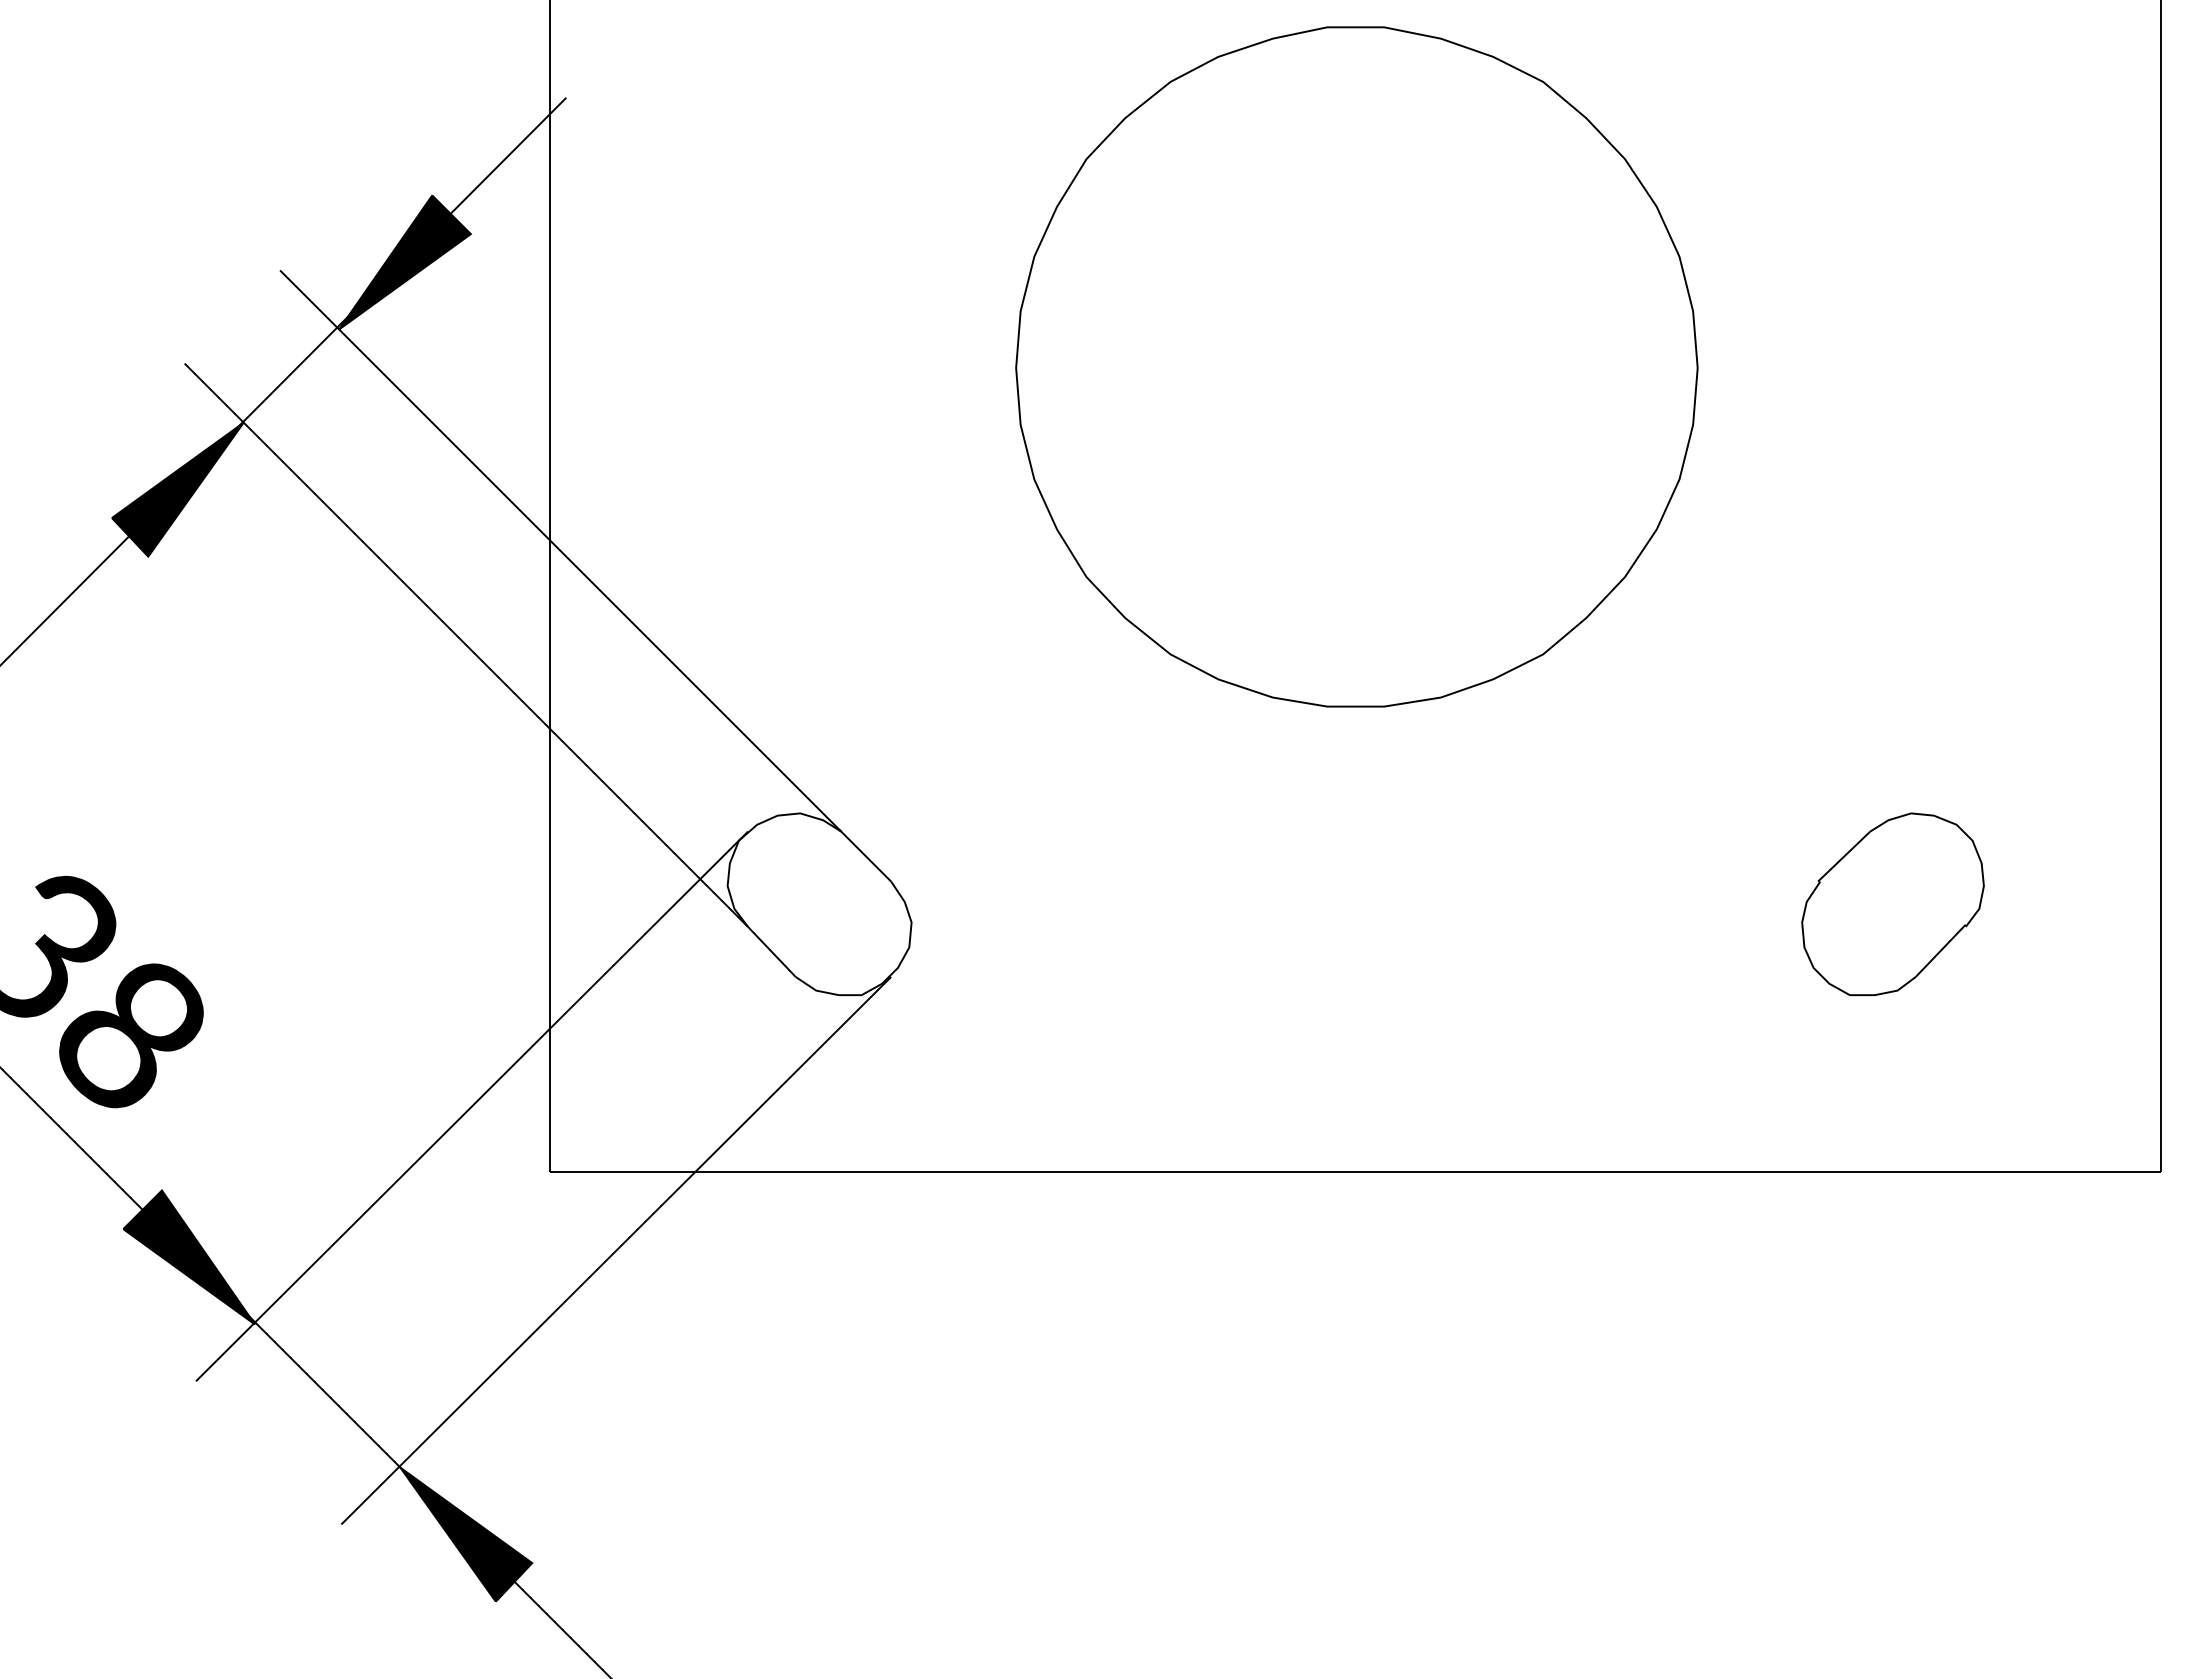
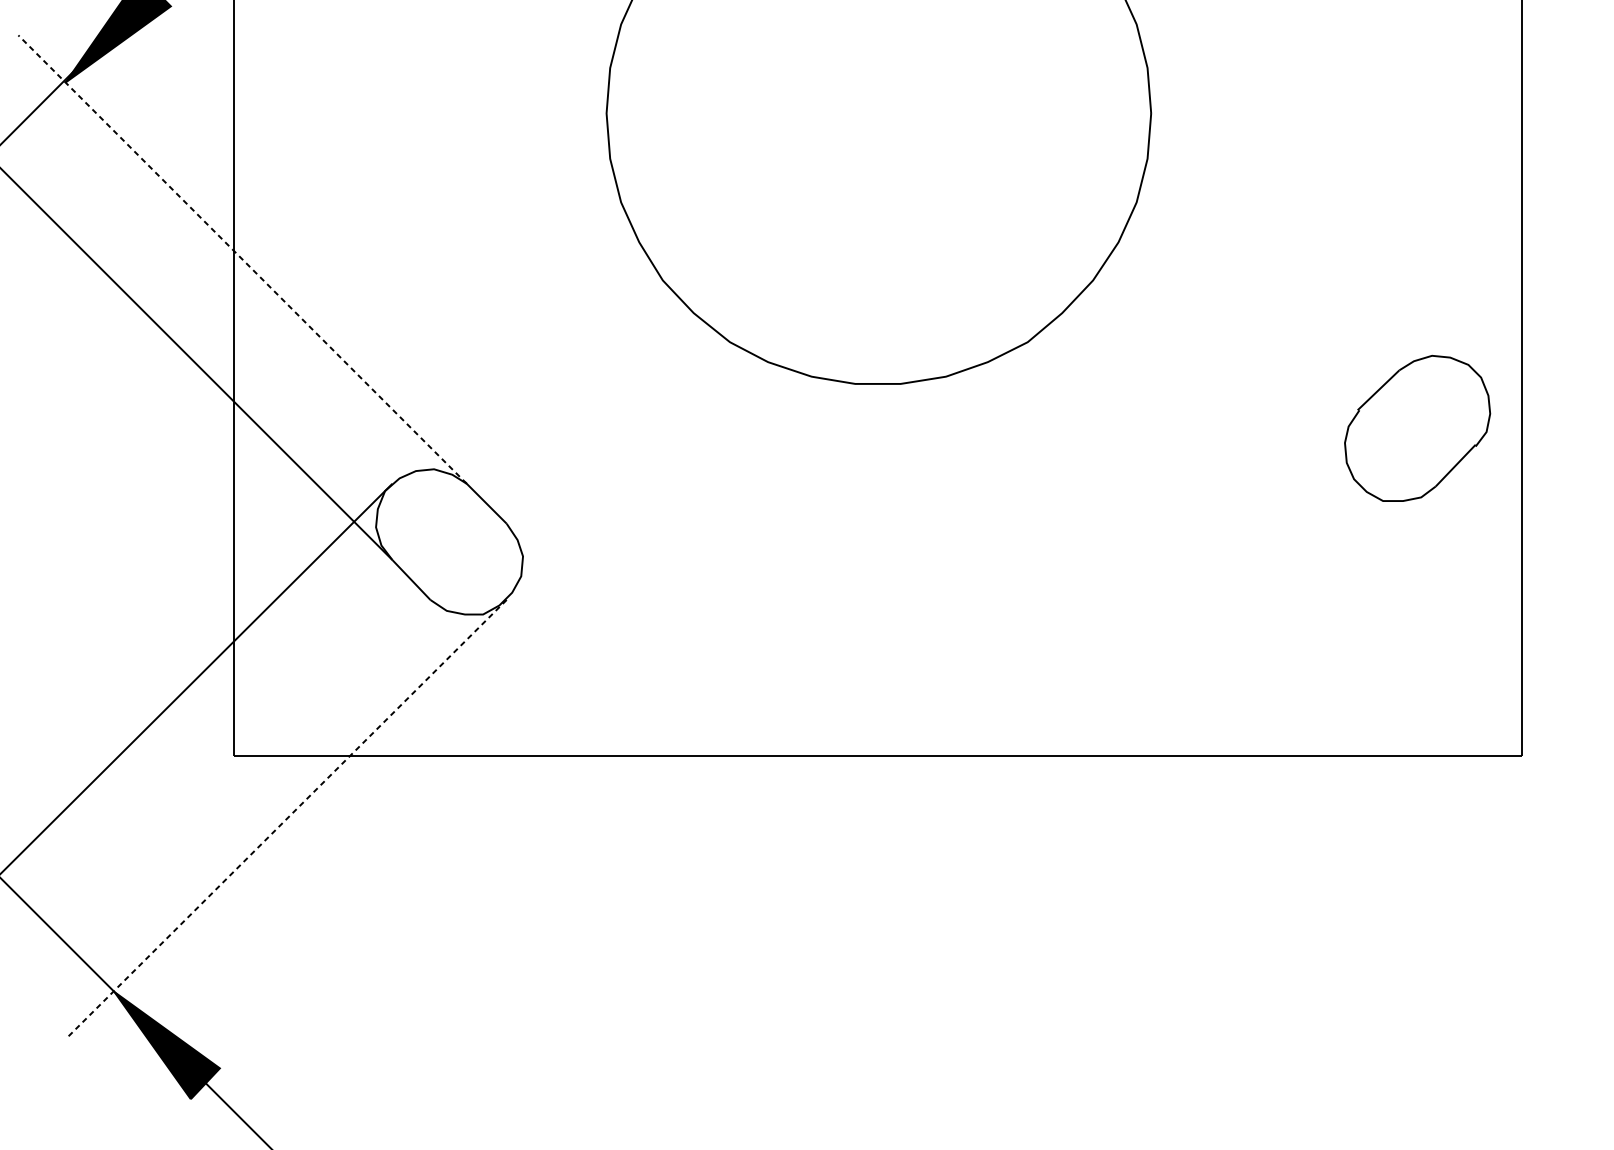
line: (560, 550) -> (242, 259), solid -> dashed
part: (1892, 904) -> (1417, 428), moved
line: (616, 1250) -> (287, 818), solid -> dashed

